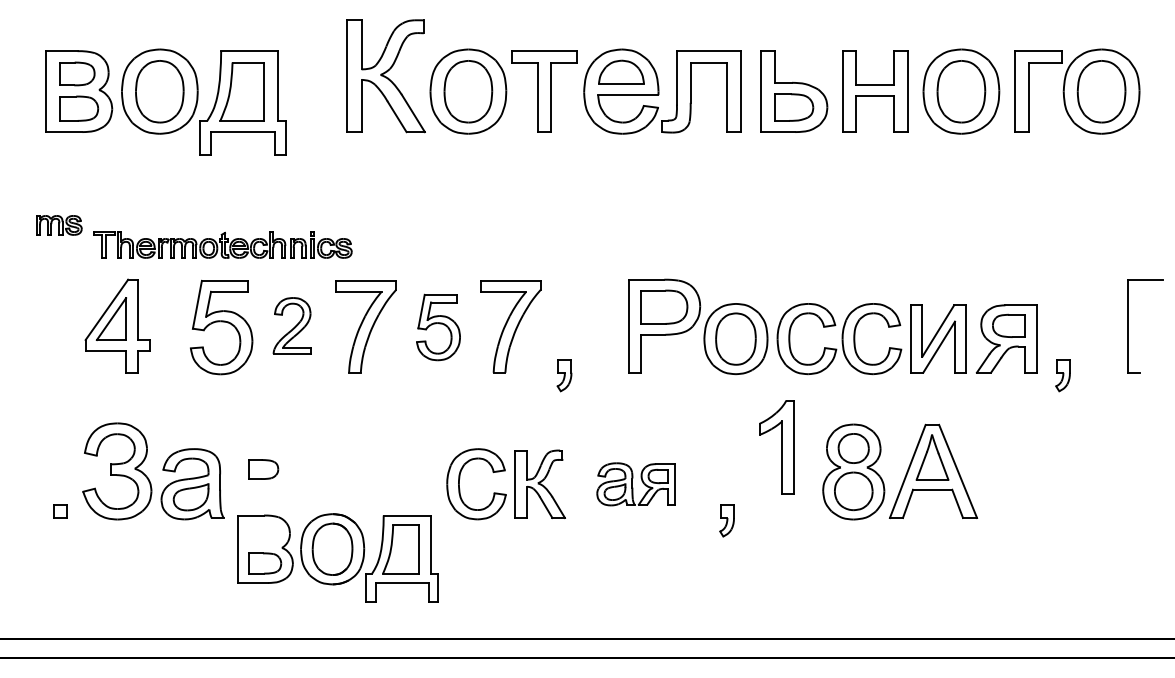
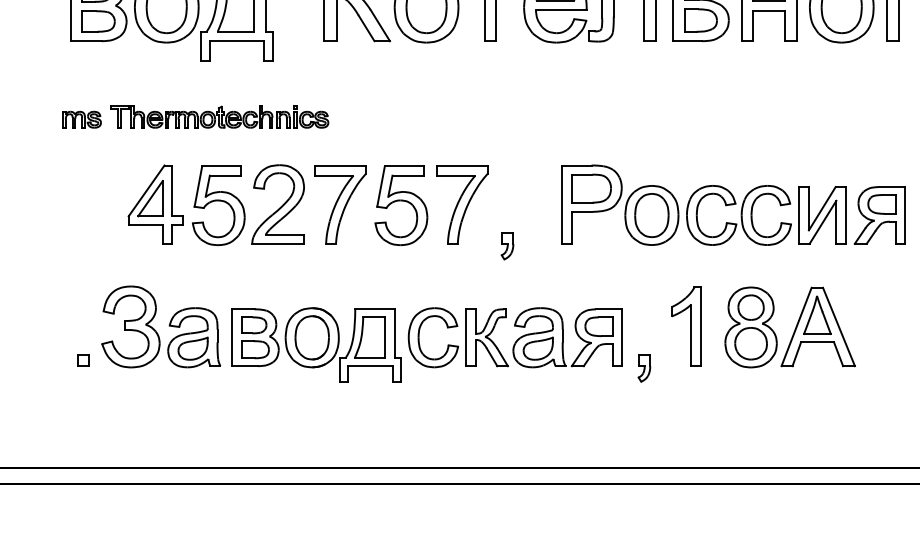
part: (222, 244) -> (219, 116), moved
part: (117, 325) -> (155, 204), moved
part: (291, 325) -> (277, 204), size x1.67
part: (438, 327) -> (401, 205), size x1.43
part: (776, 447) -> (686, 327), moved
part: (635, 484) -> (567, 337), size x1.67
part: (337, 557) -> (316, 344), moved

